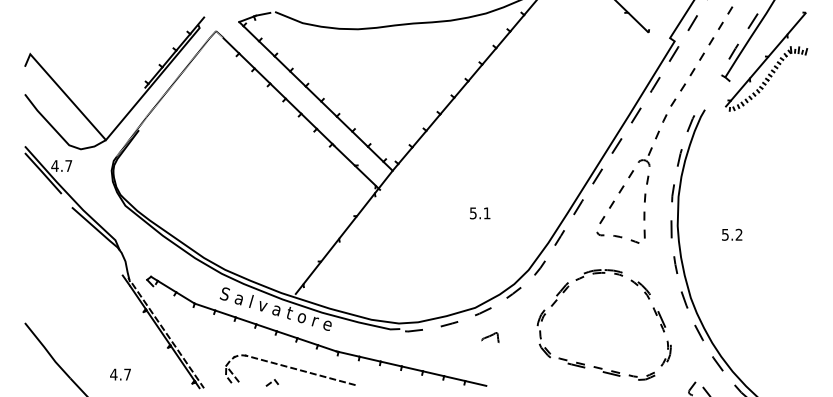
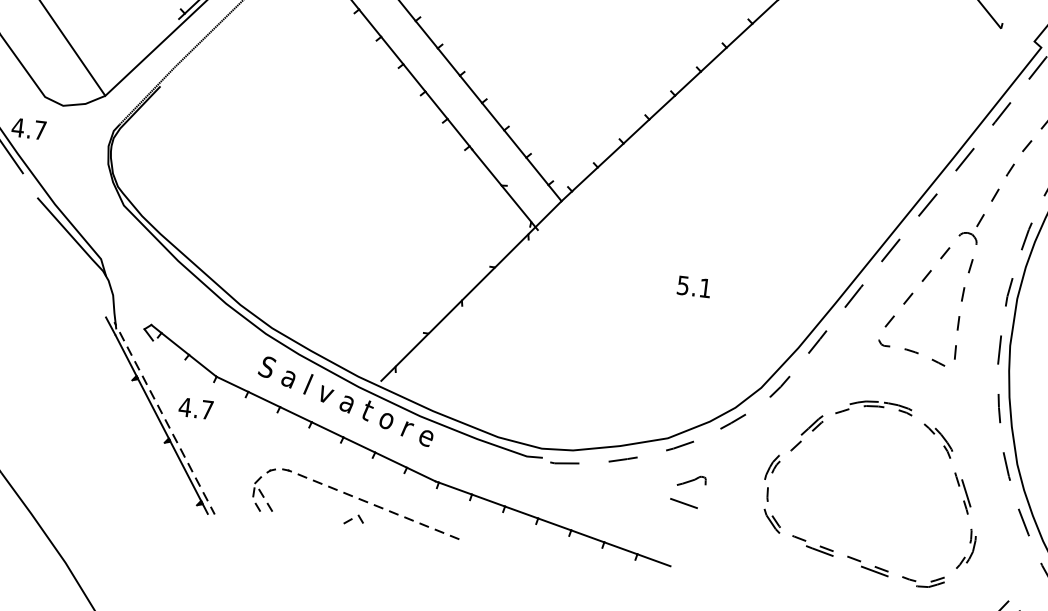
part: (491, 338) -> (688, 490), size x1.67
text: (120, 374) -> (195, 408), moved
part: (271, 382) -> (352, 518), moved

